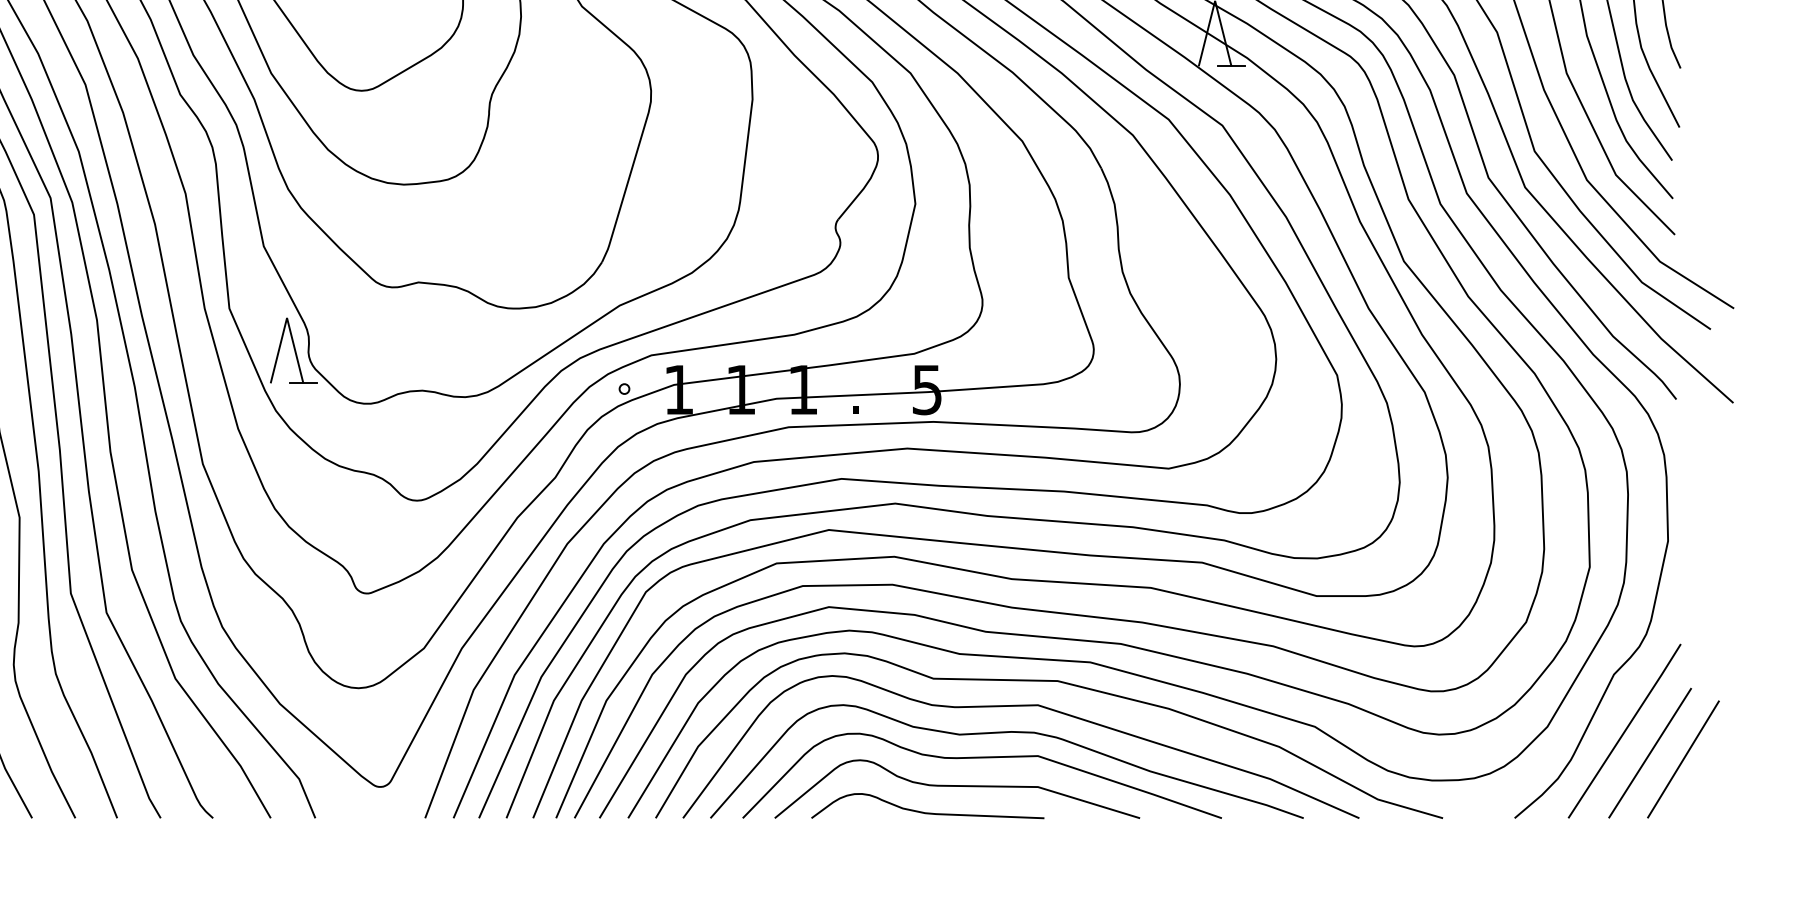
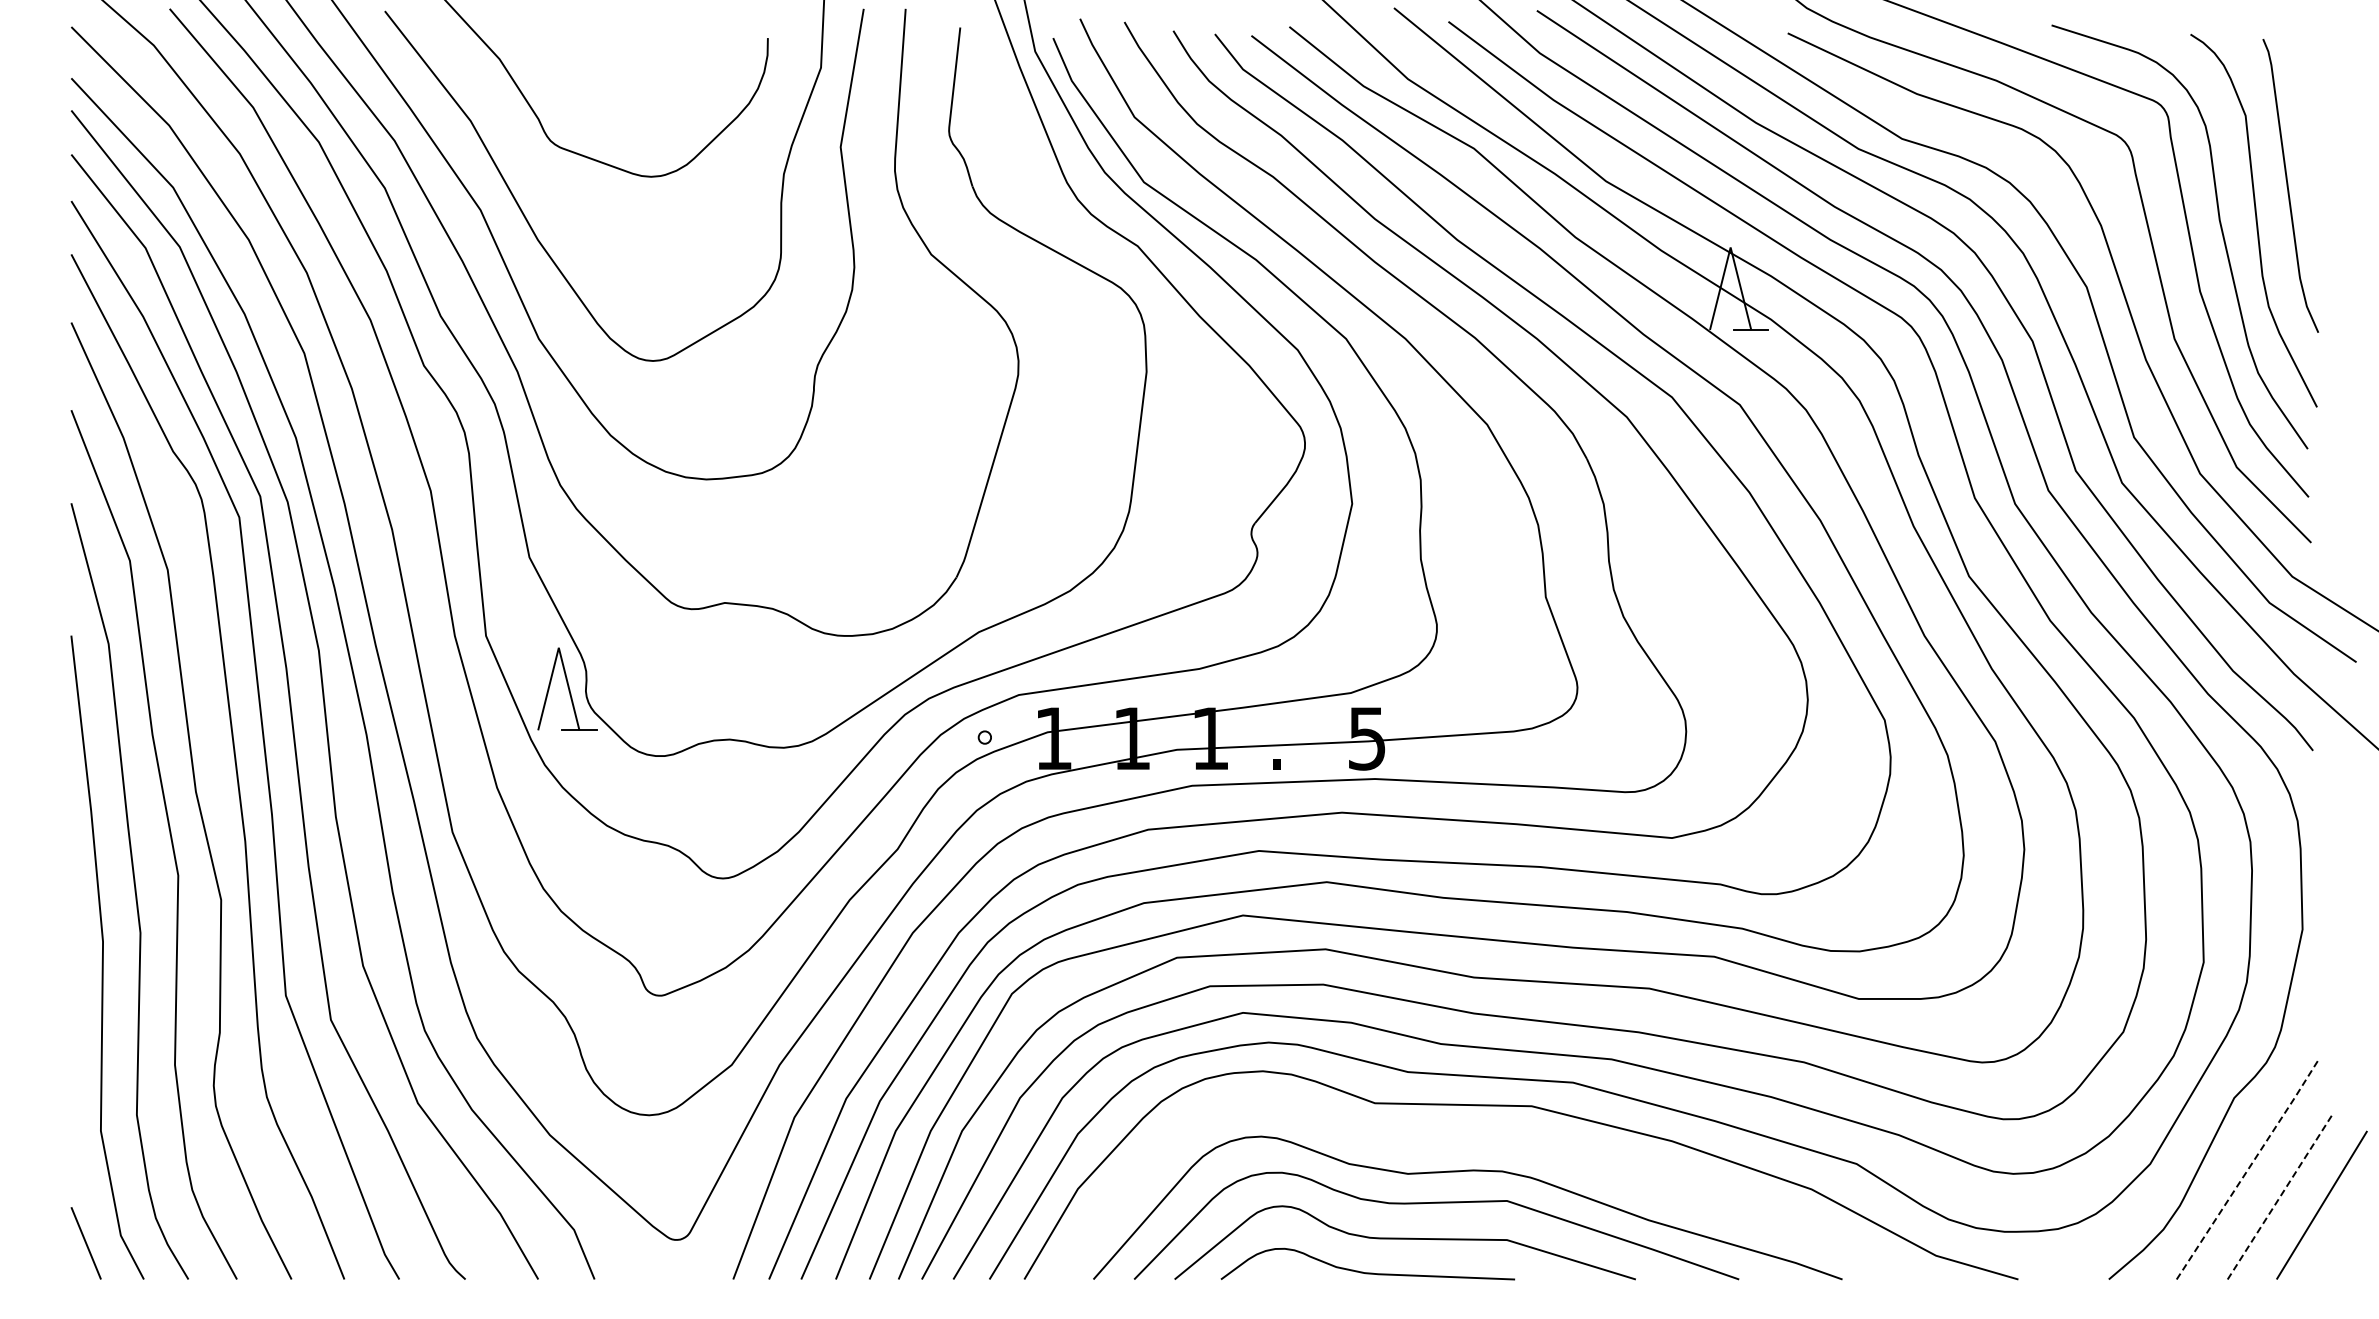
curve: (1020, 706) -> (1485, 1138), removed
line: (1625, 731) -> (2248, 1169), solid -> dashed
line: (1650, 752) -> (2280, 1196), solid -> dashed

